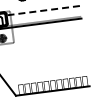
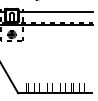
line: (43, 10) -> (56, 12), dashed -> solid

